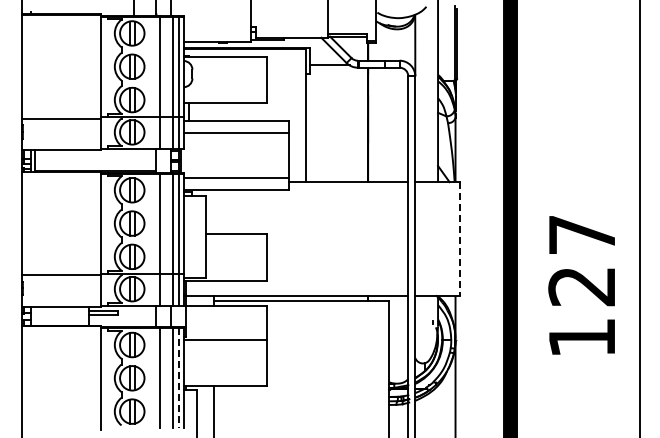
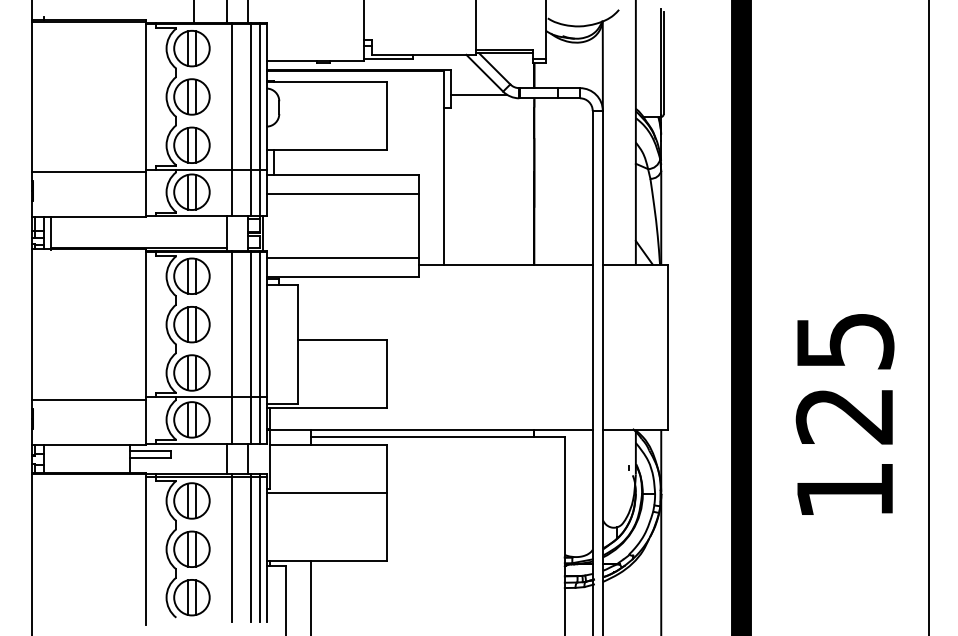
text: (582, 235) -> (845, 341), 127 -> 125
line: (459, 239) -> (667, 347), dashed -> solid
line: (179, 378) -> (260, 549), dashed -> solid

